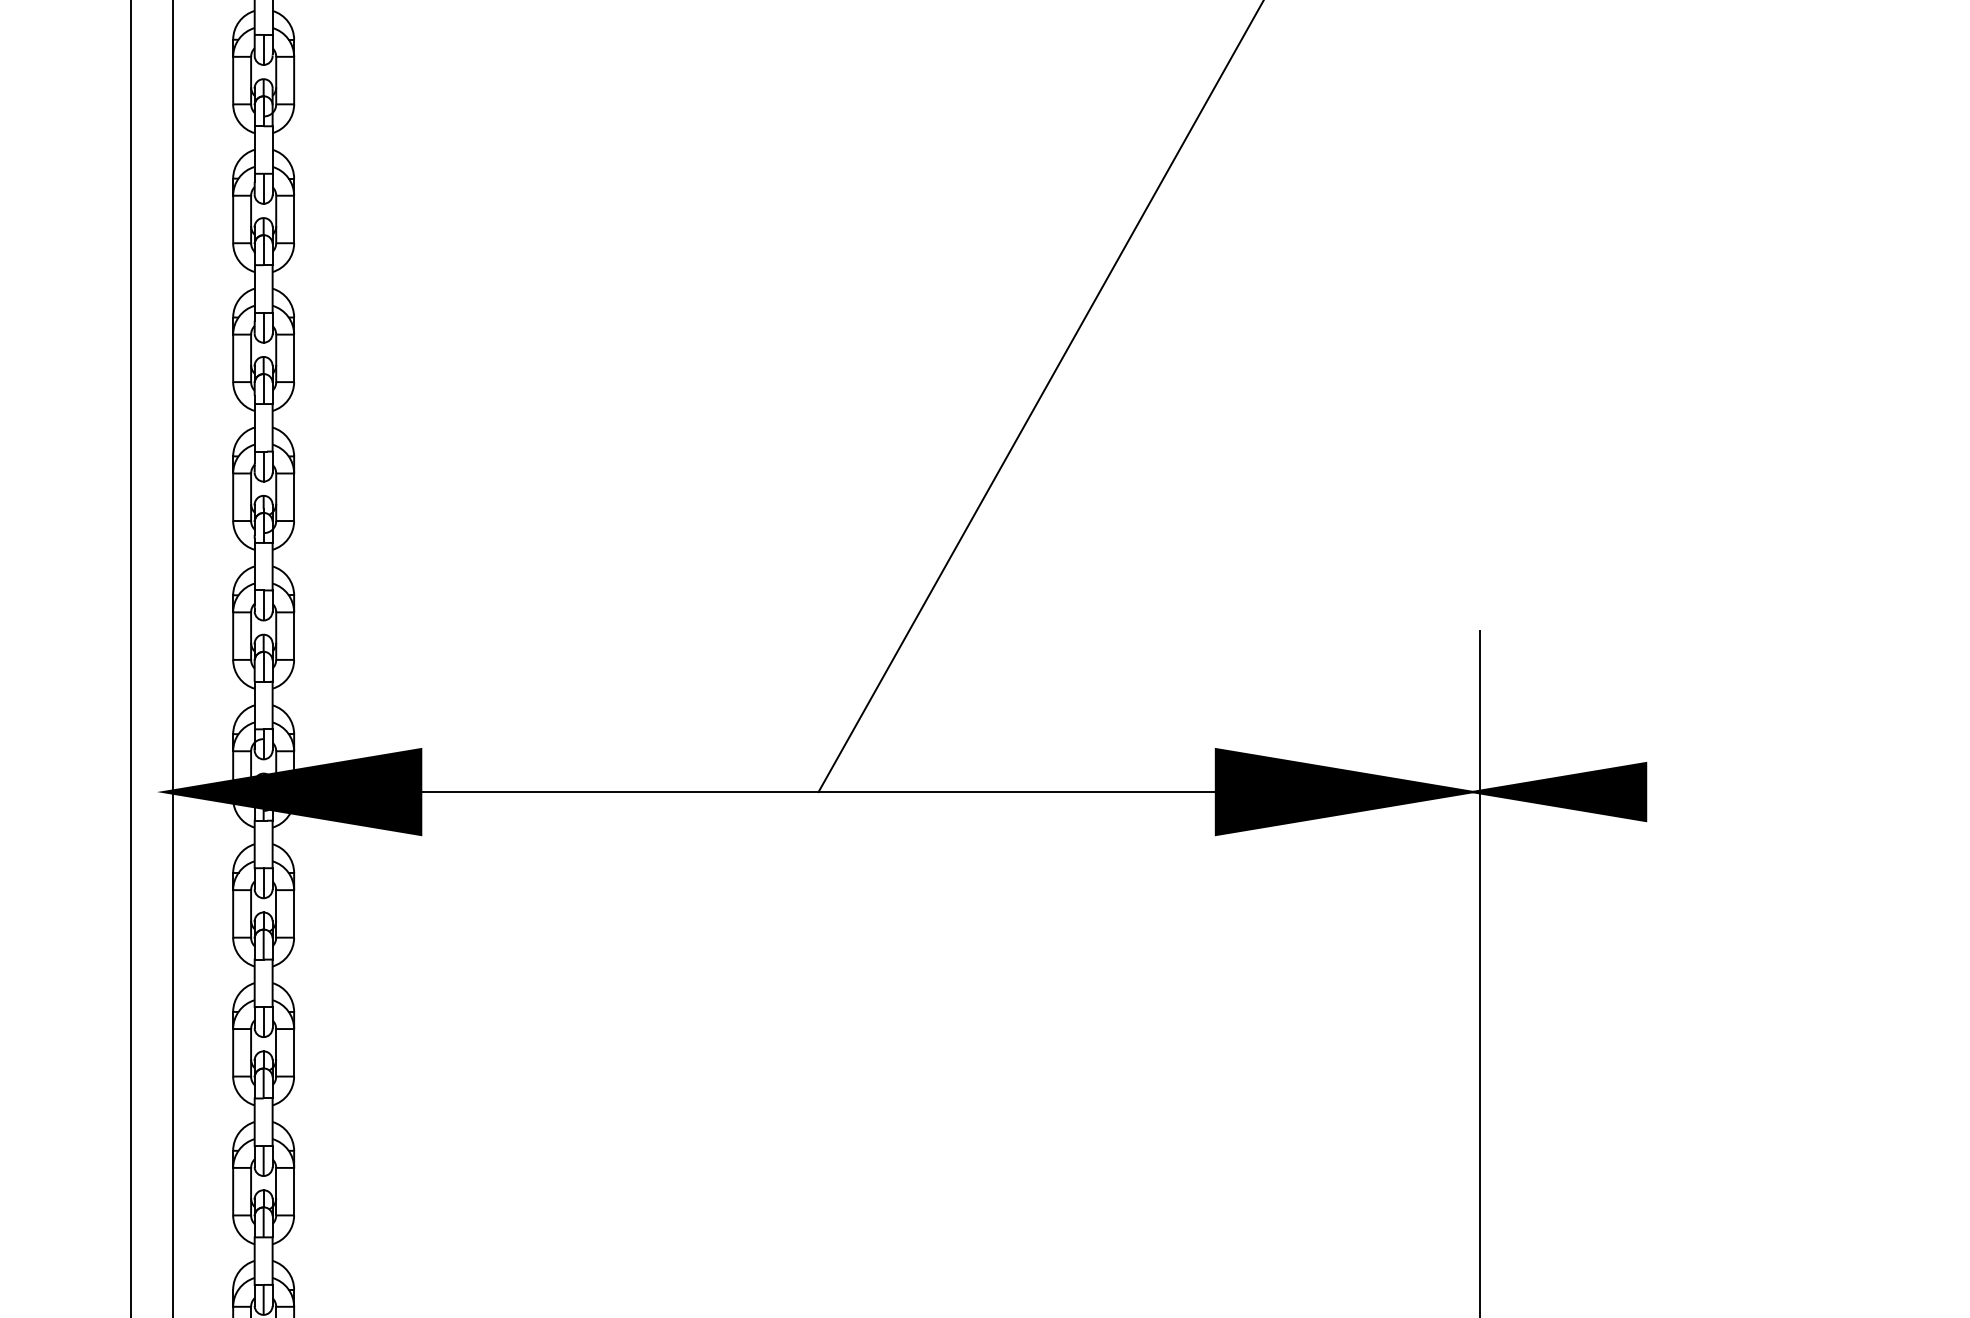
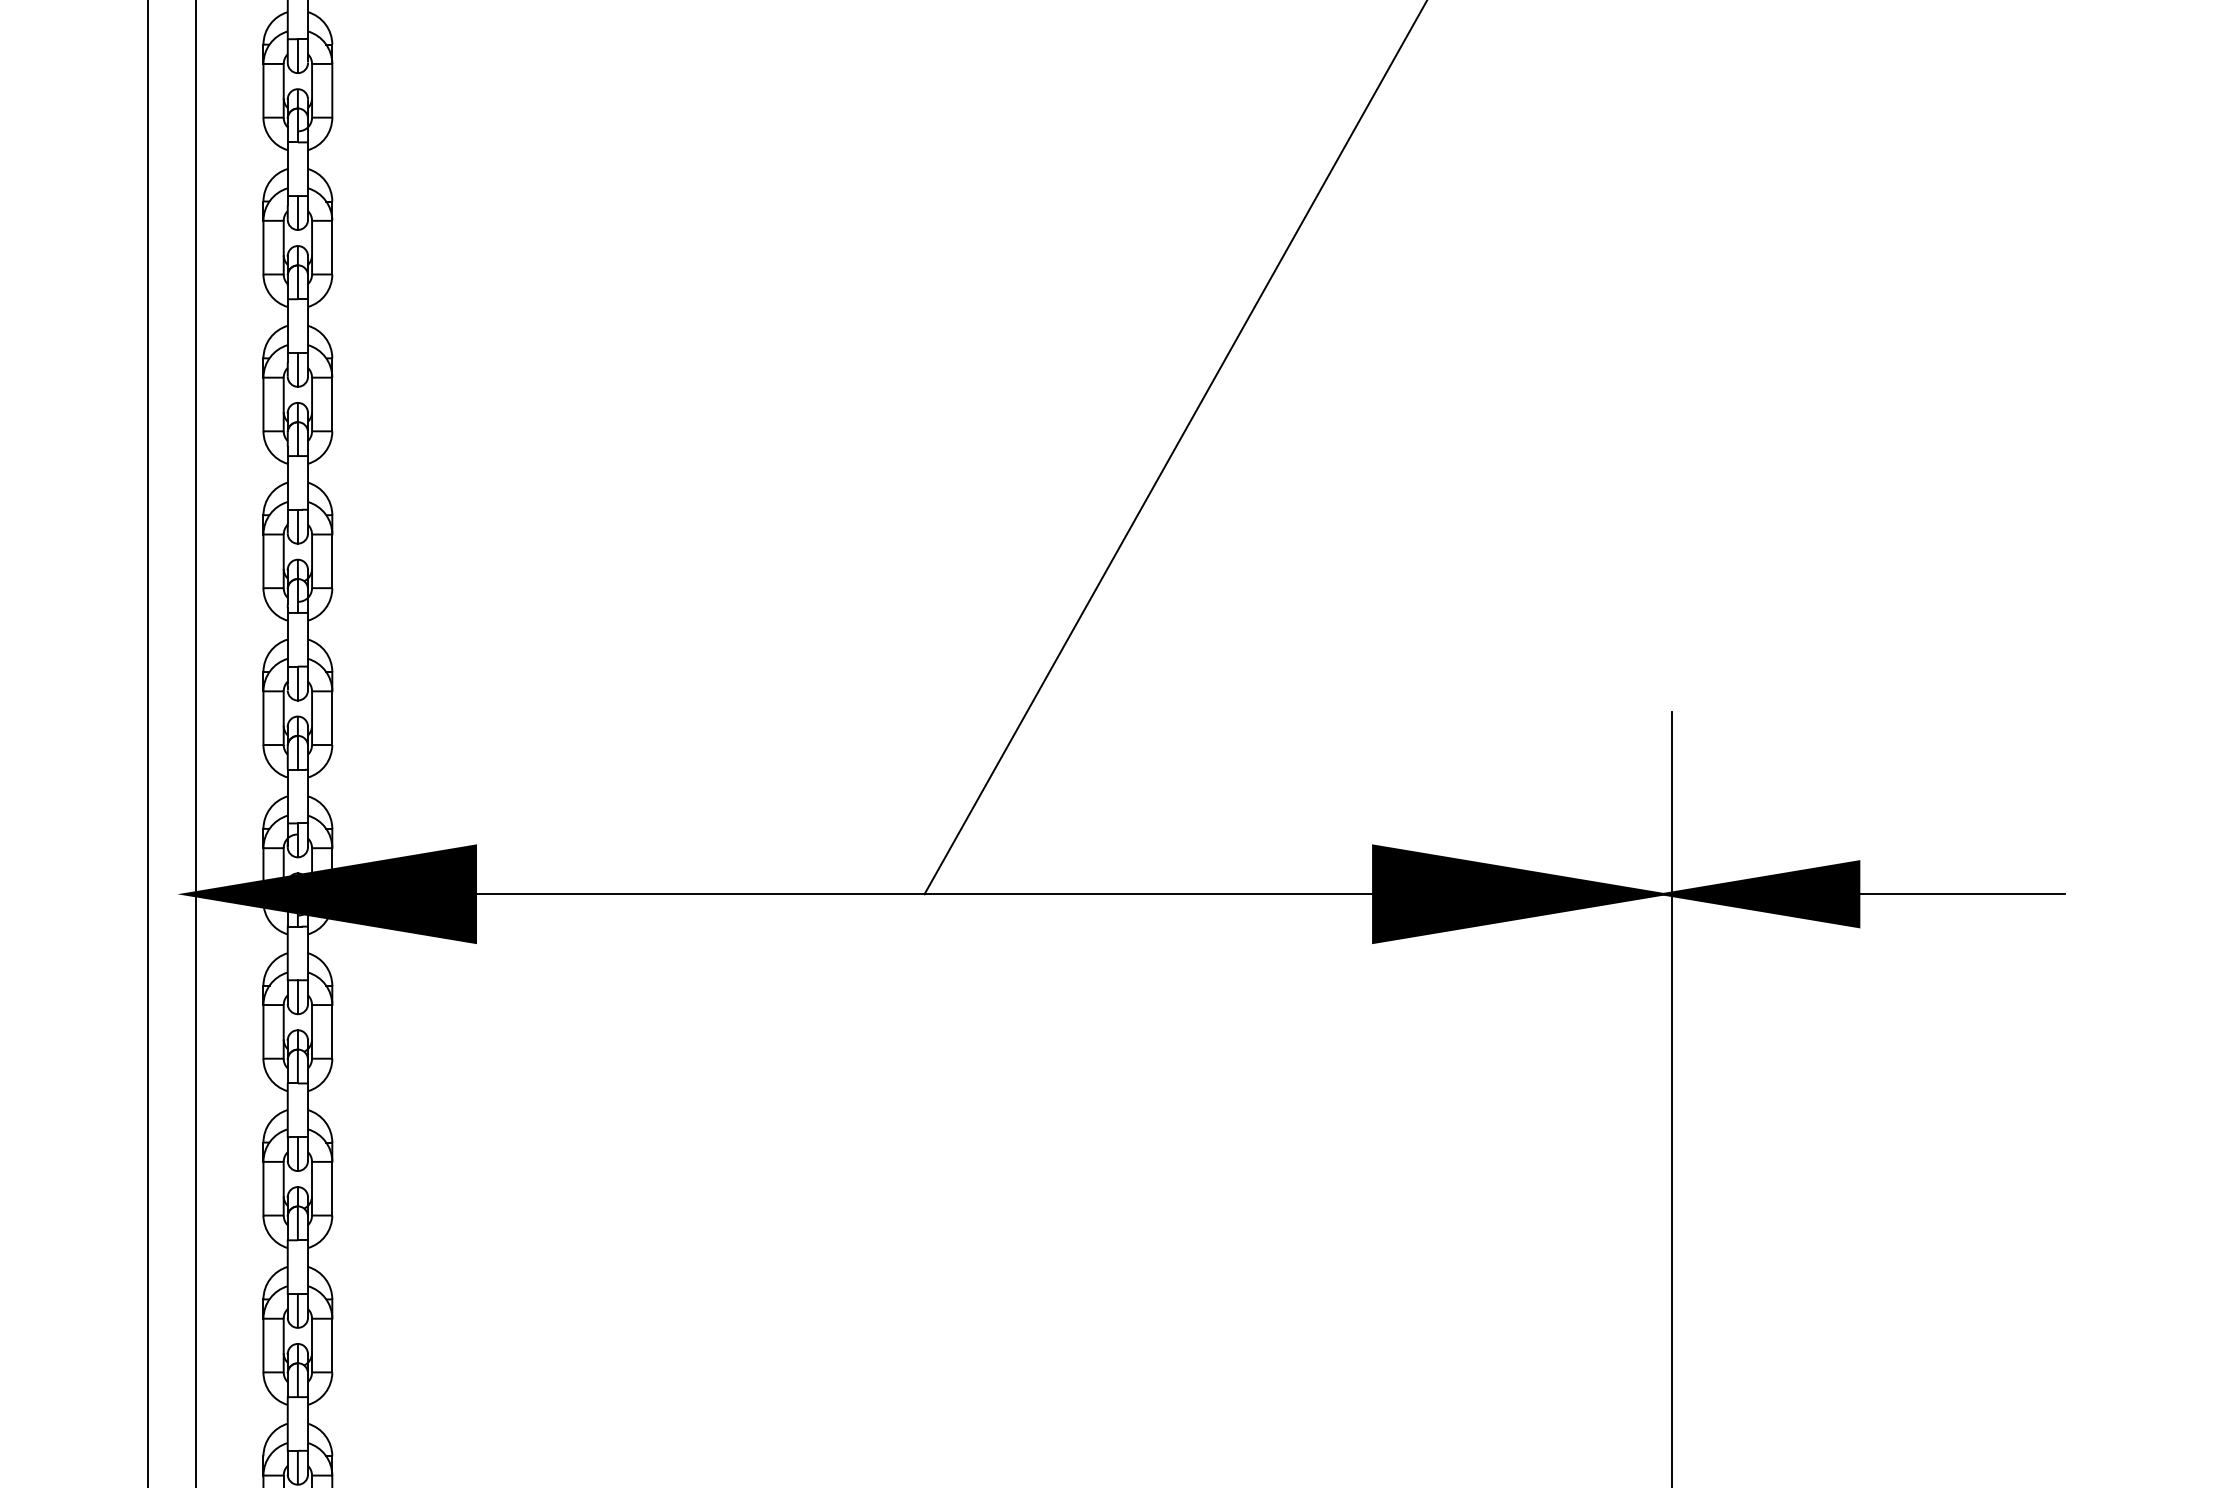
line: (1737, 792) -> (1962, 894), added

